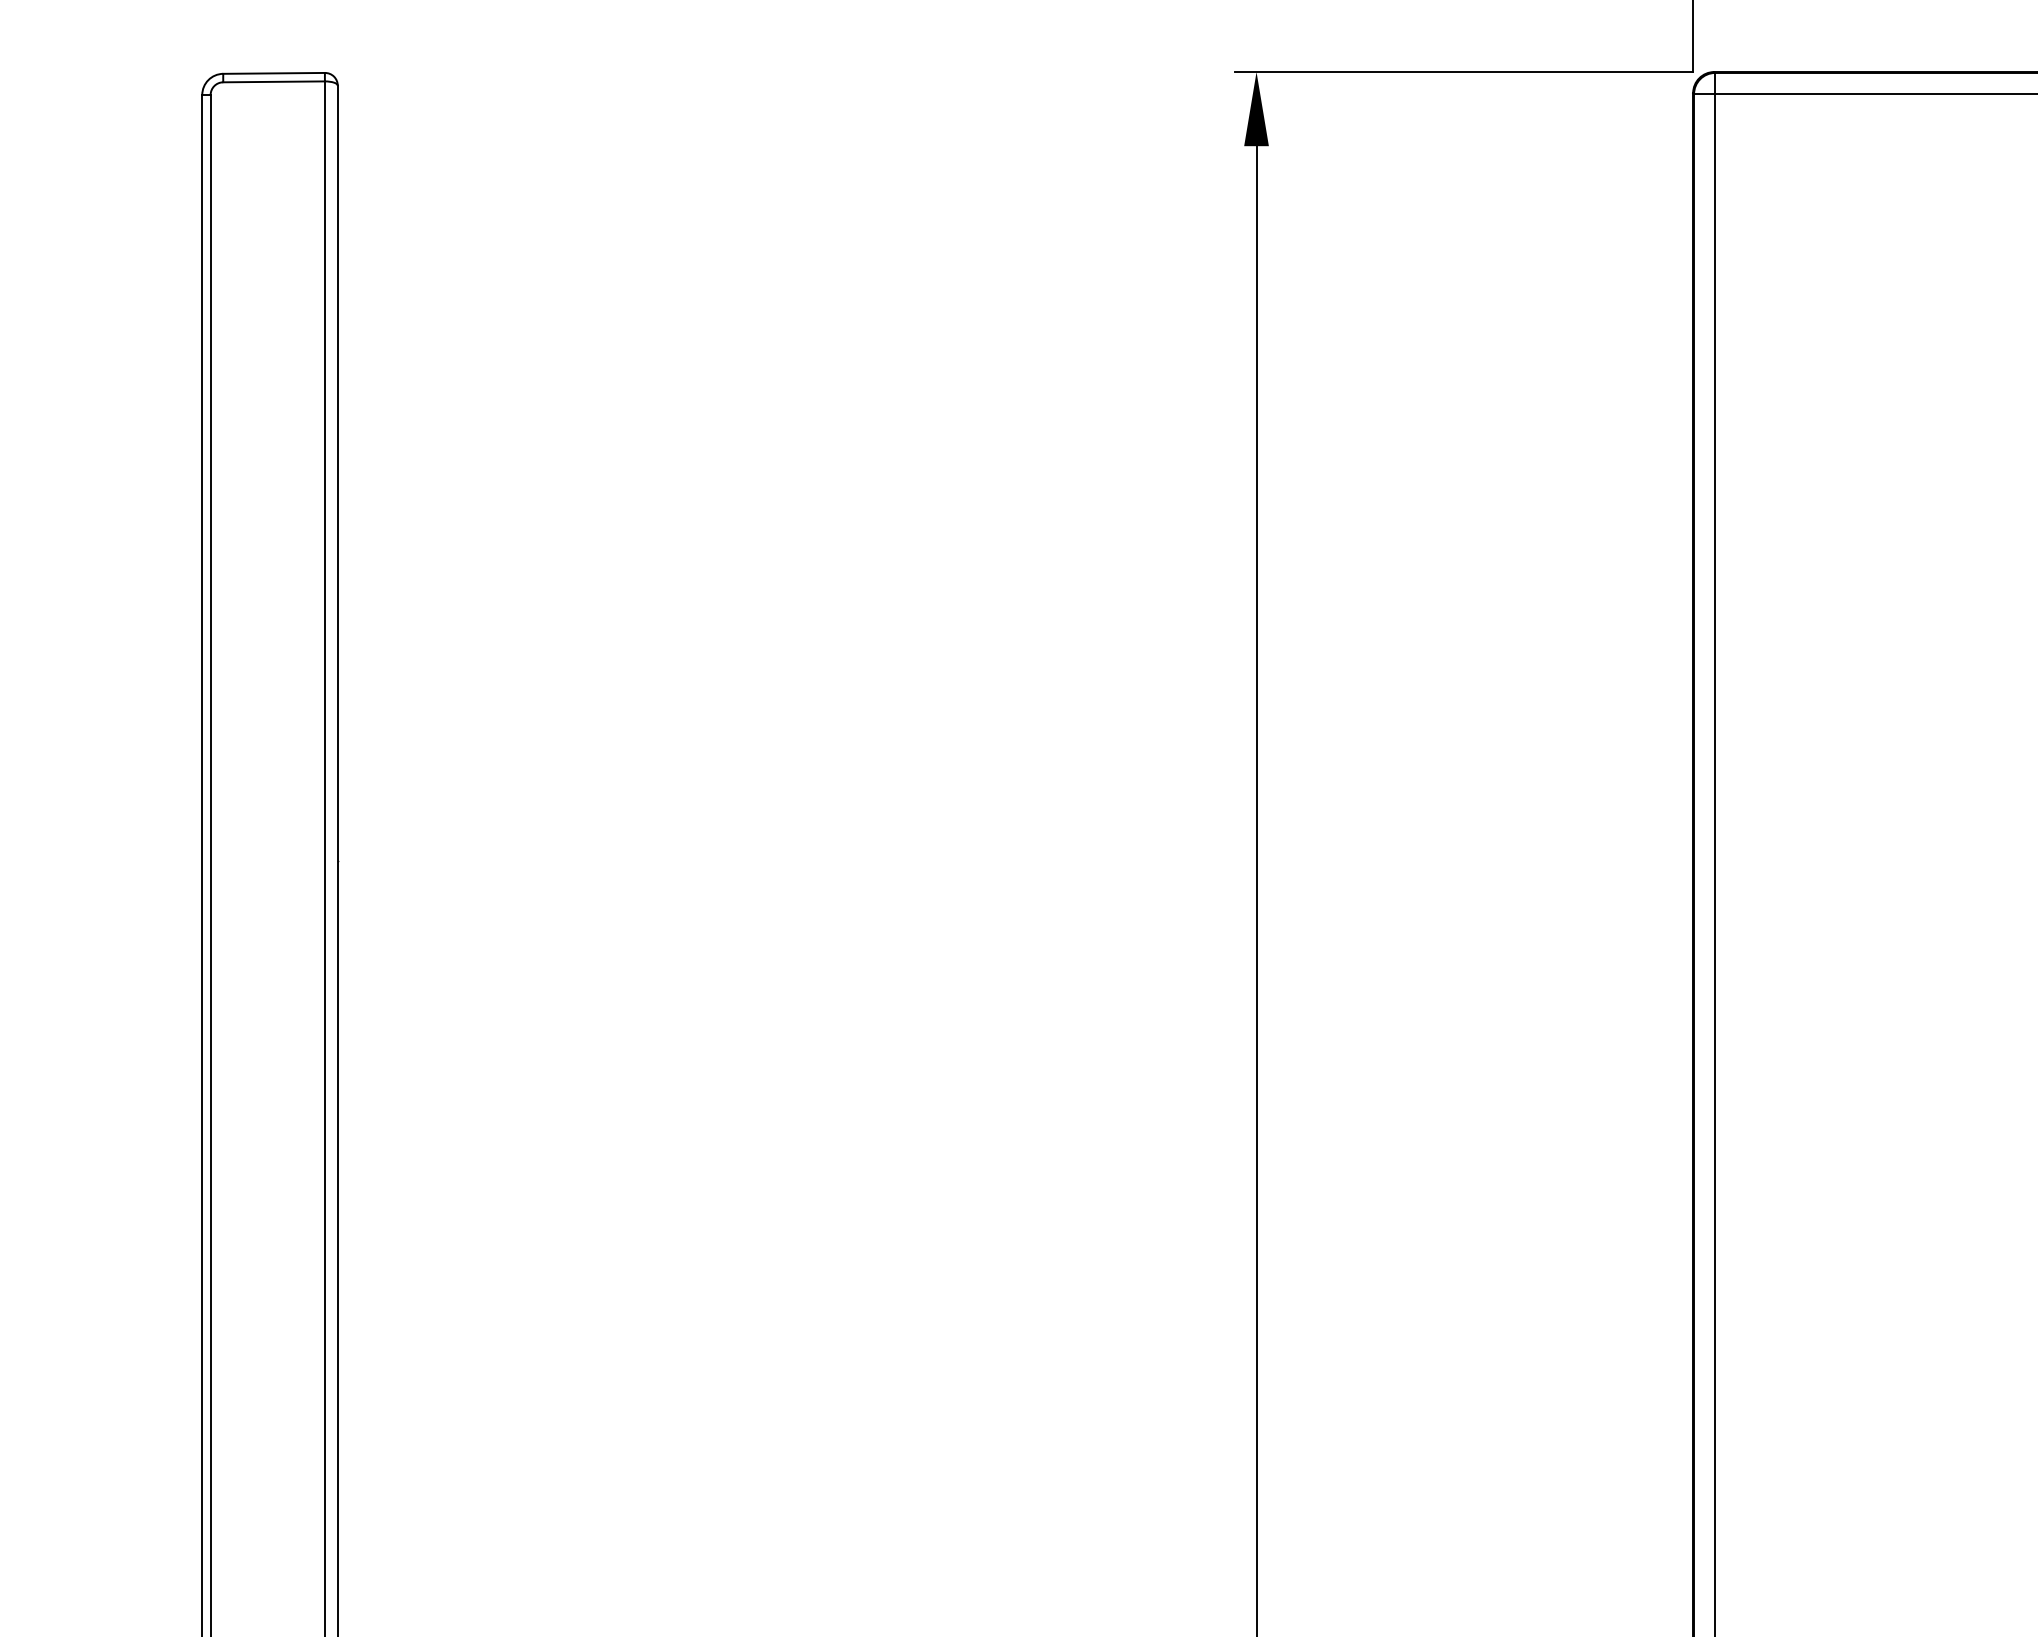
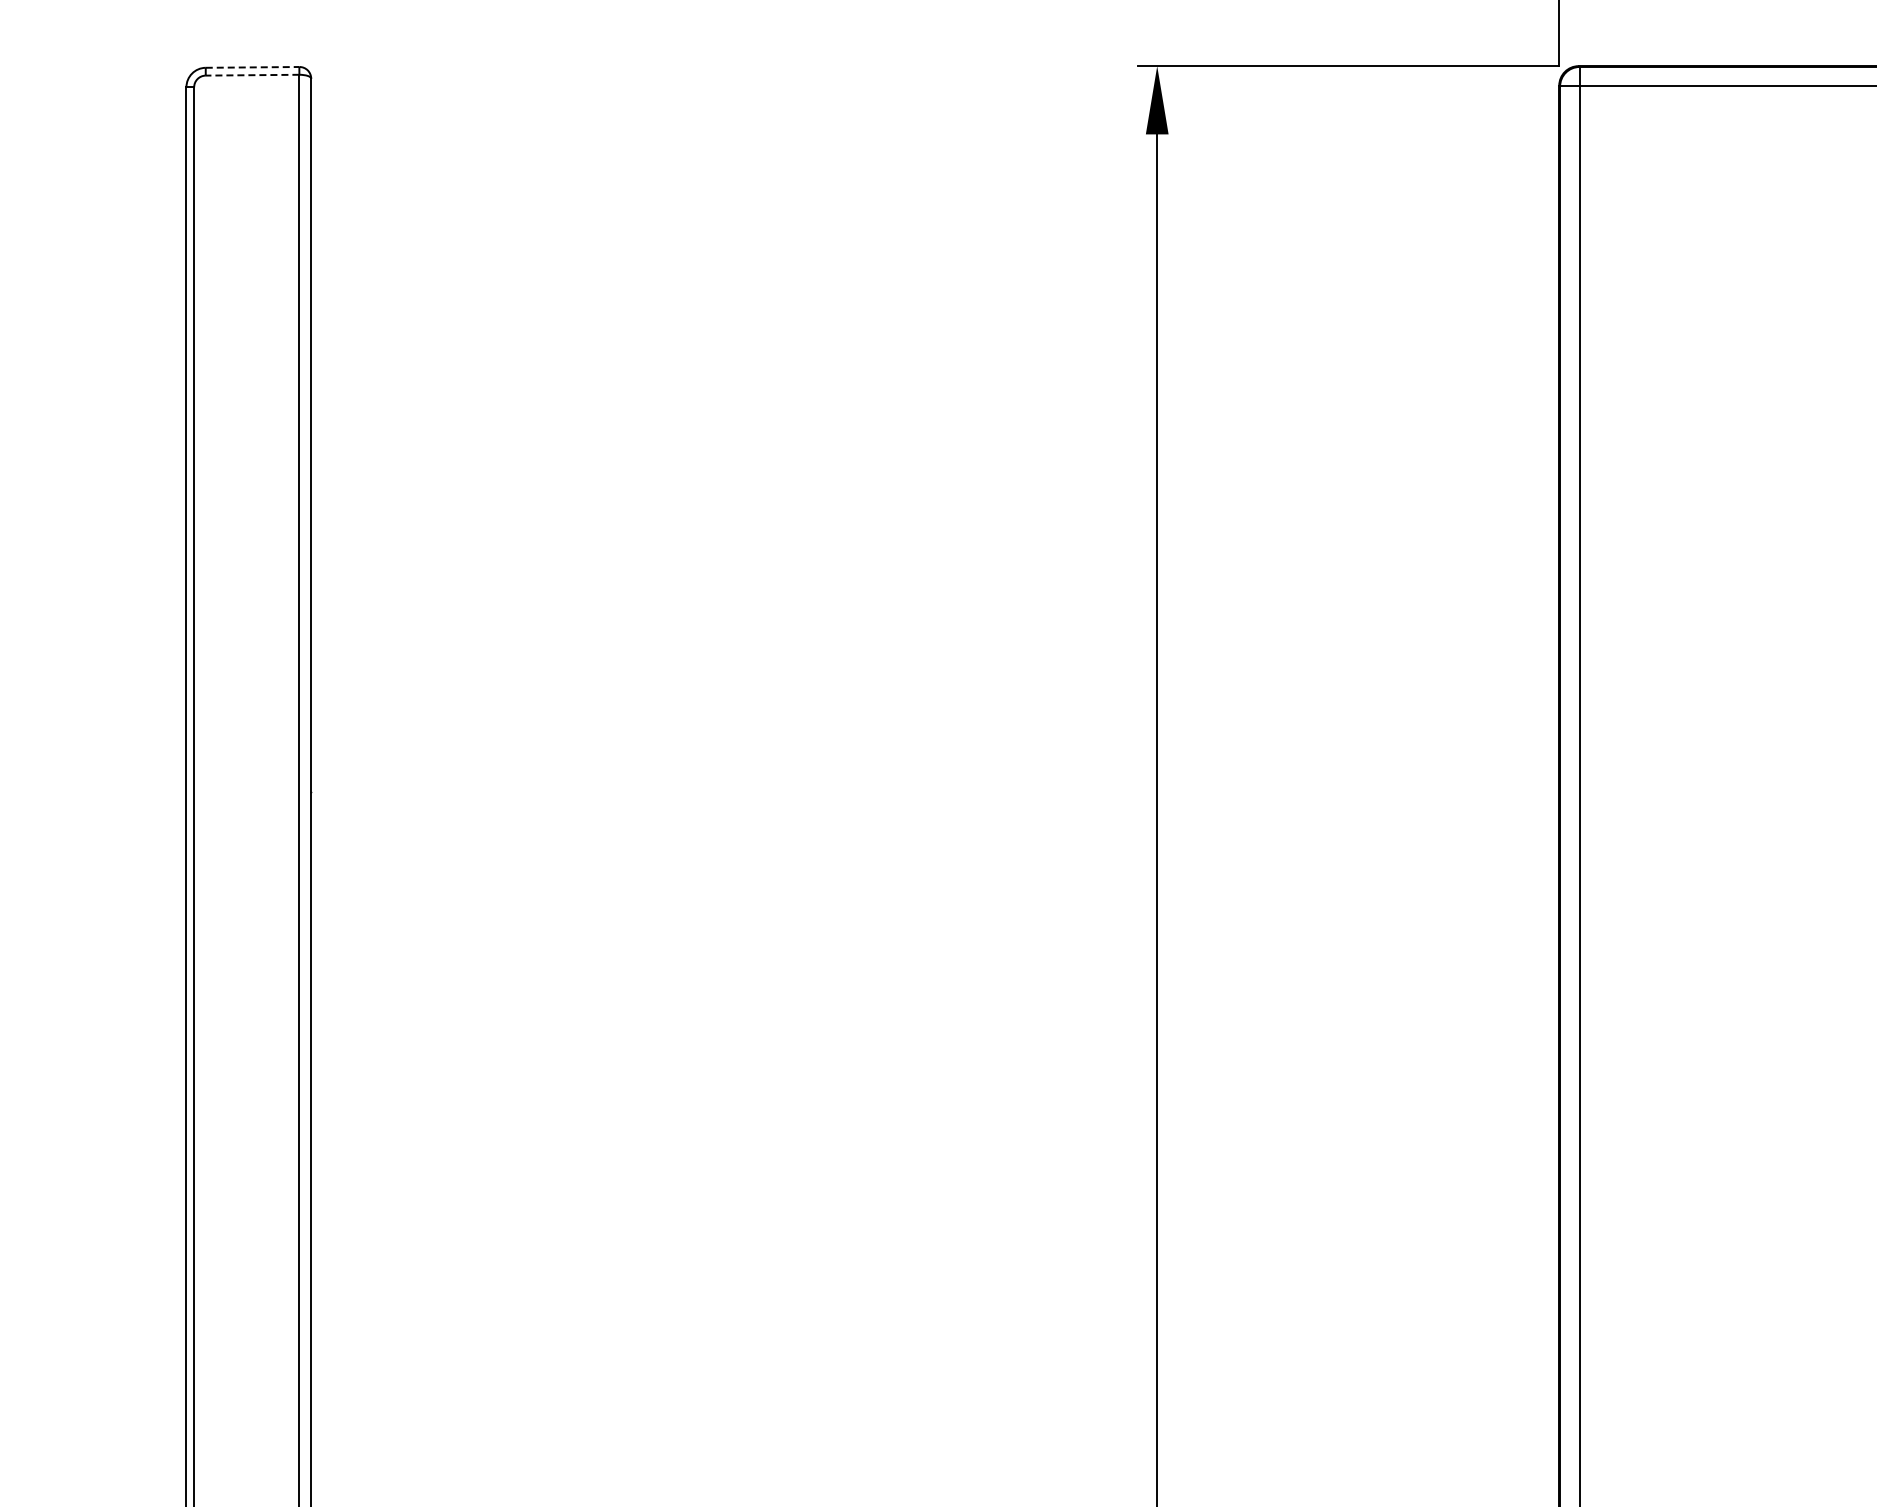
line: (274, 73) -> (252, 67), solid -> dashed
line: (274, 82) -> (252, 75), solid -> dashed

